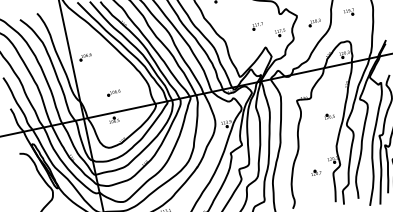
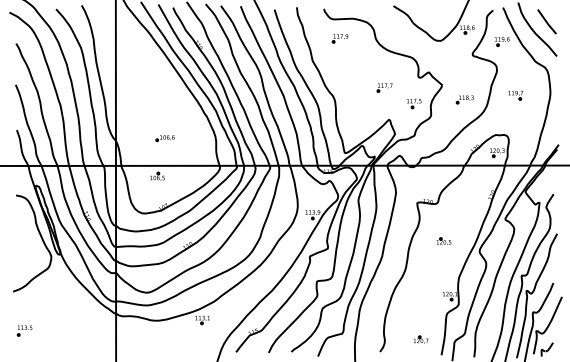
part: (85, 57) -> (136, 80), removed
part: (329, 115) -> (443, 240), moved
part: (316, 172) -> (421, 339), moved

